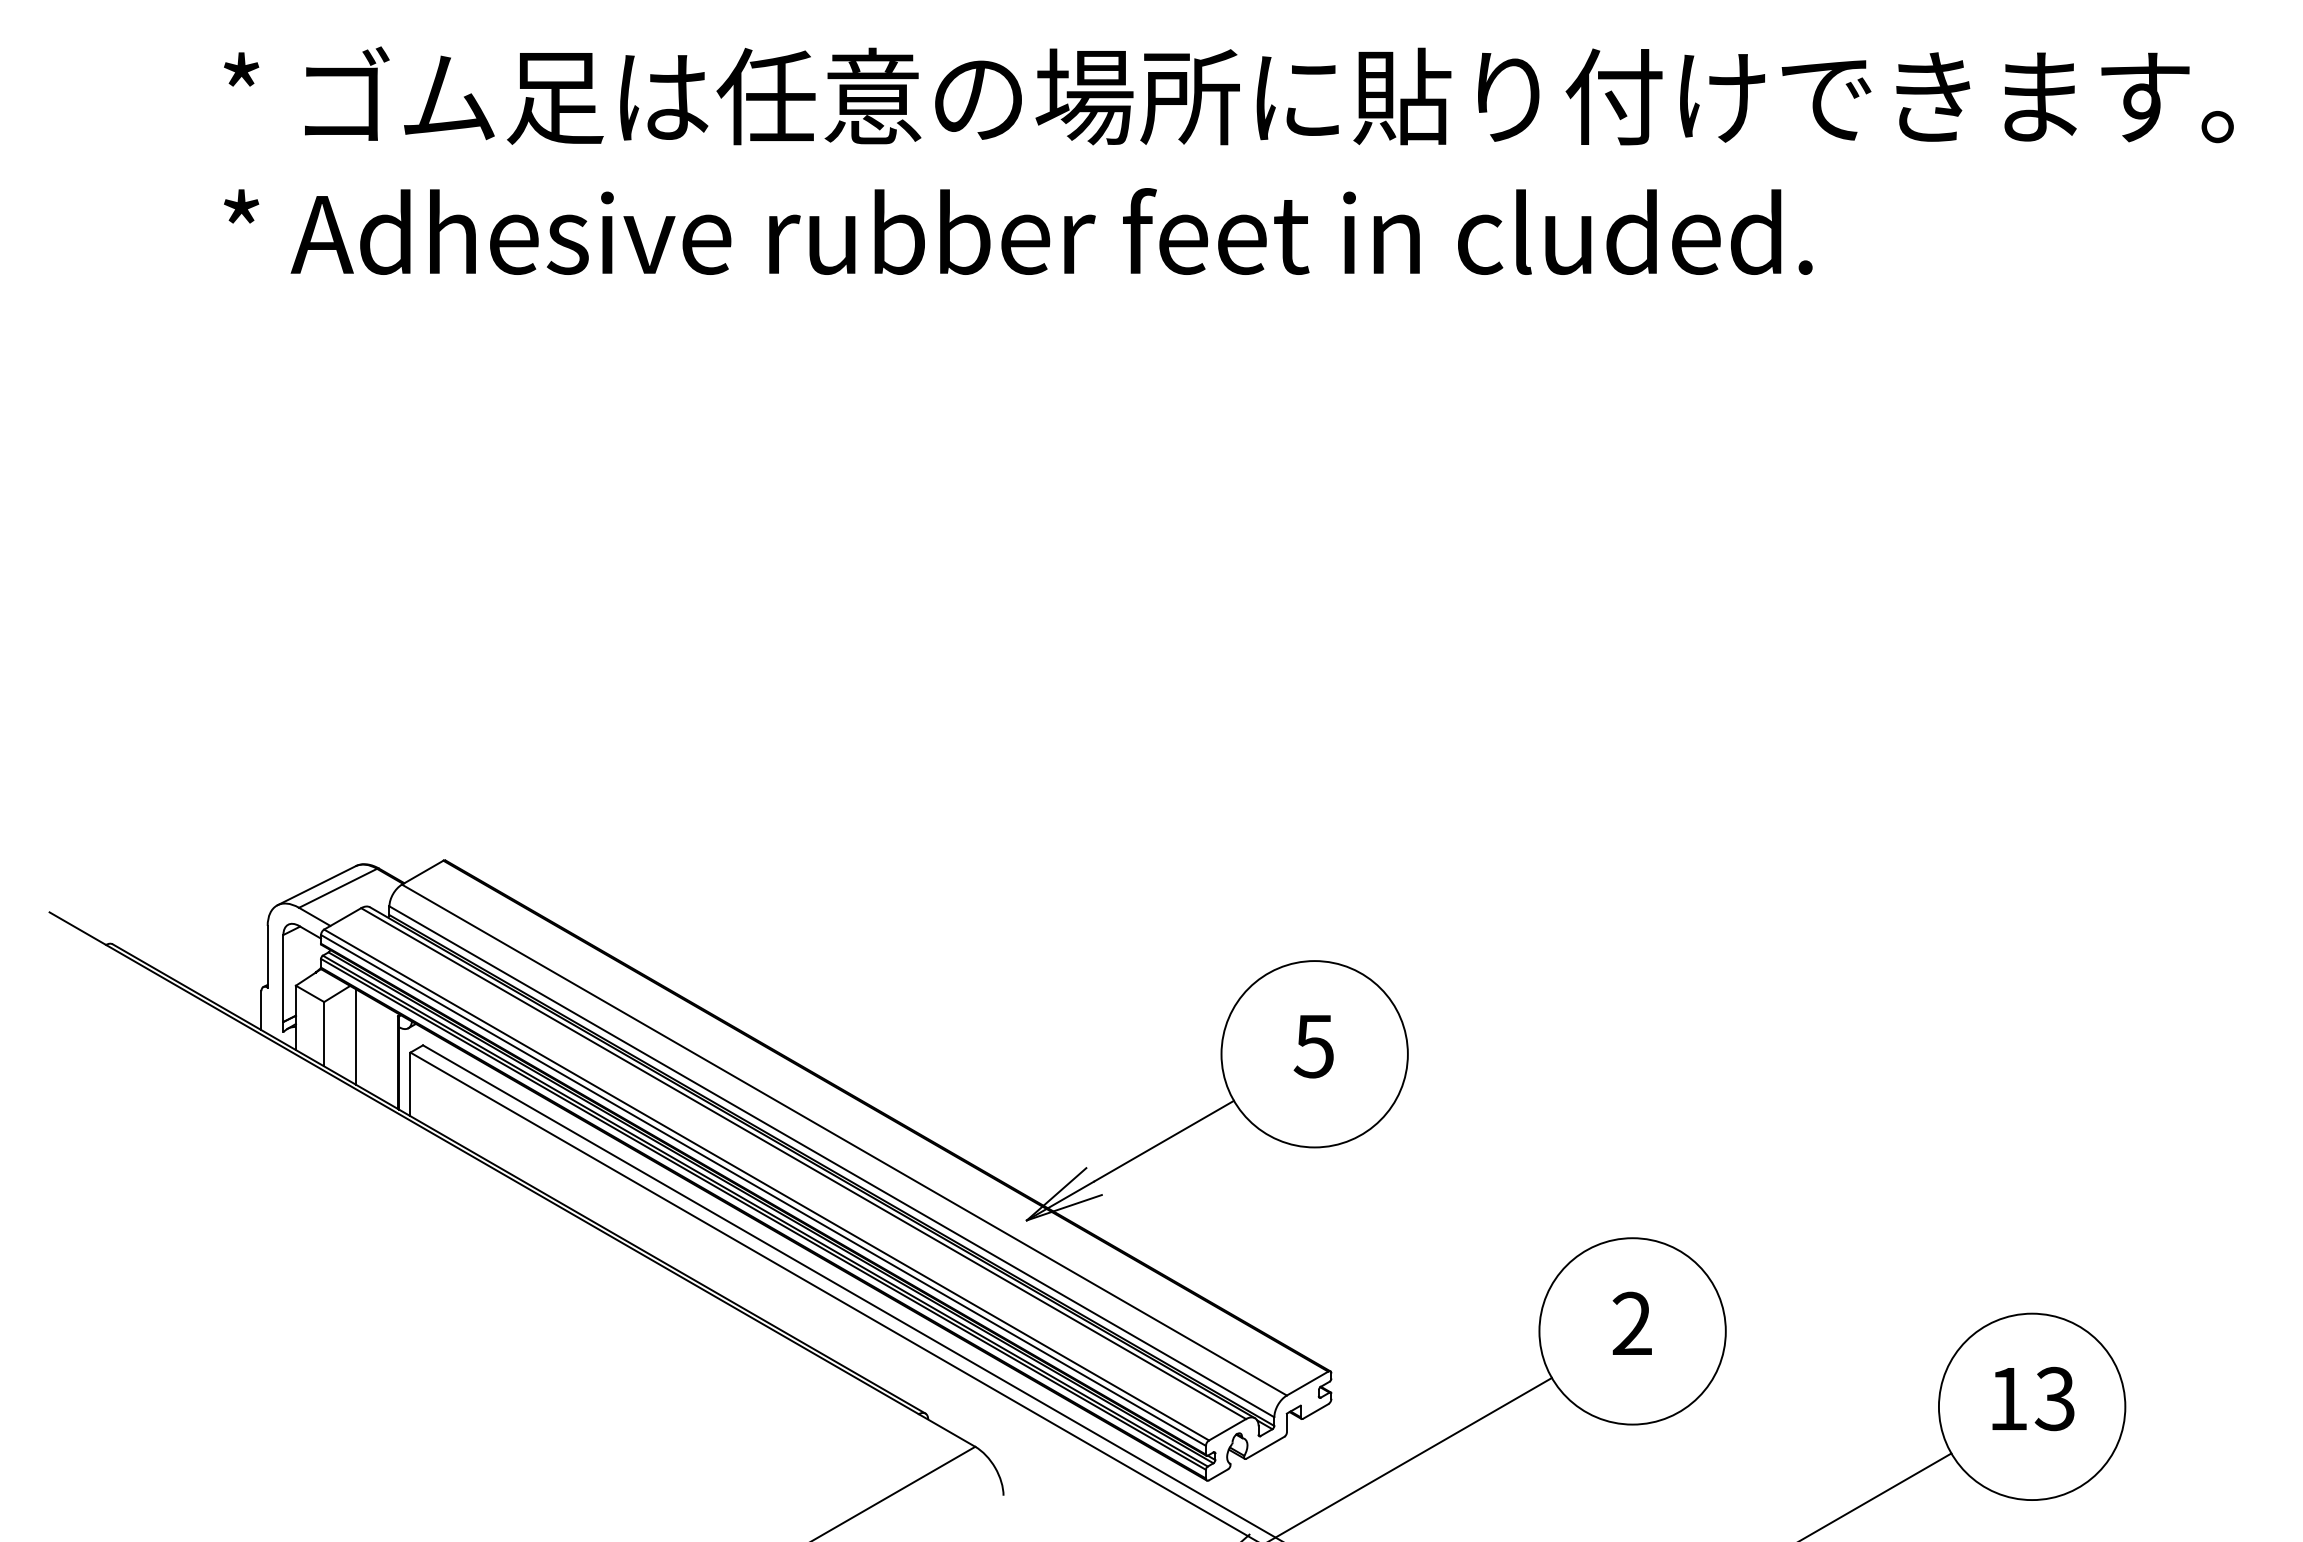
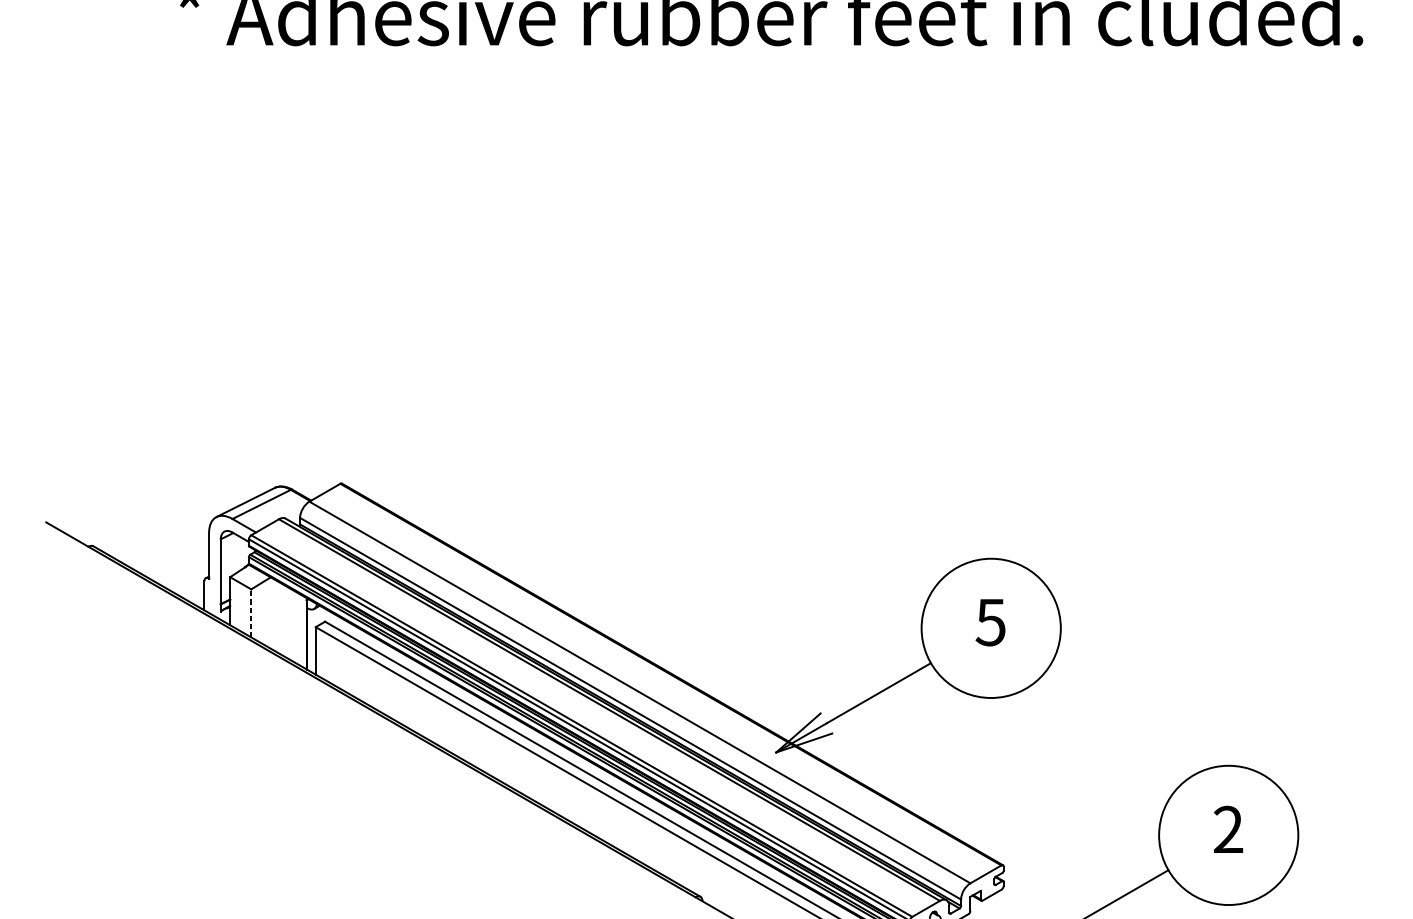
line: (324, 1033) -> (251, 612), solid -> dashed
line: (355, 1036) -> (274, 615), removed

